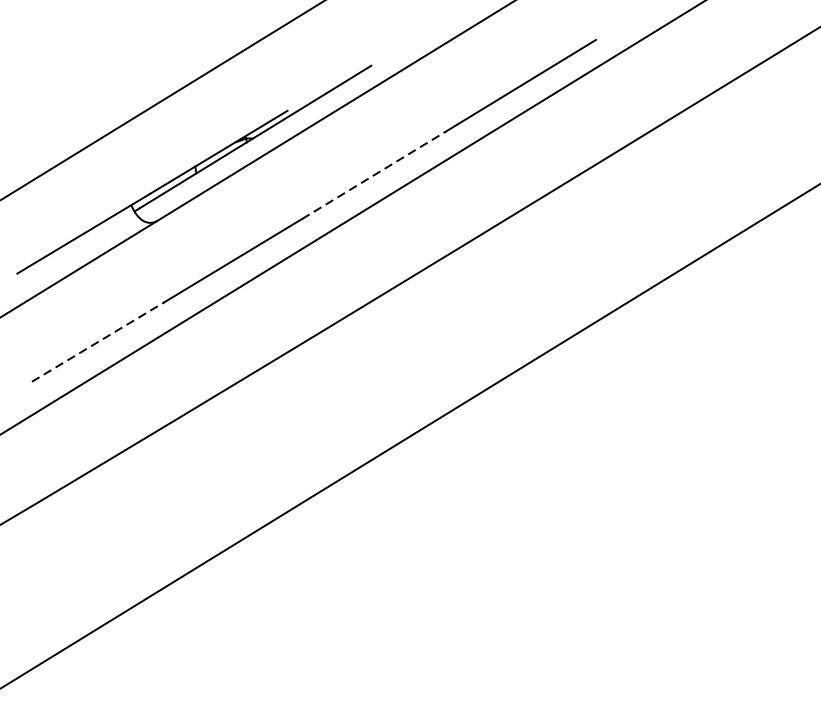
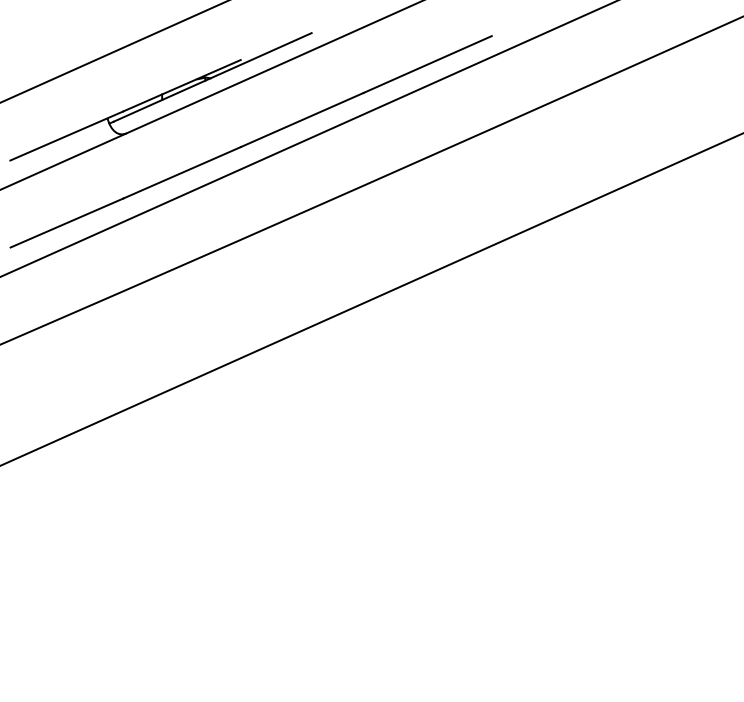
line: (374, 175) -> (302, 120), dashed -> solid
line: (98, 342) -> (67, 223), dashed -> solid

